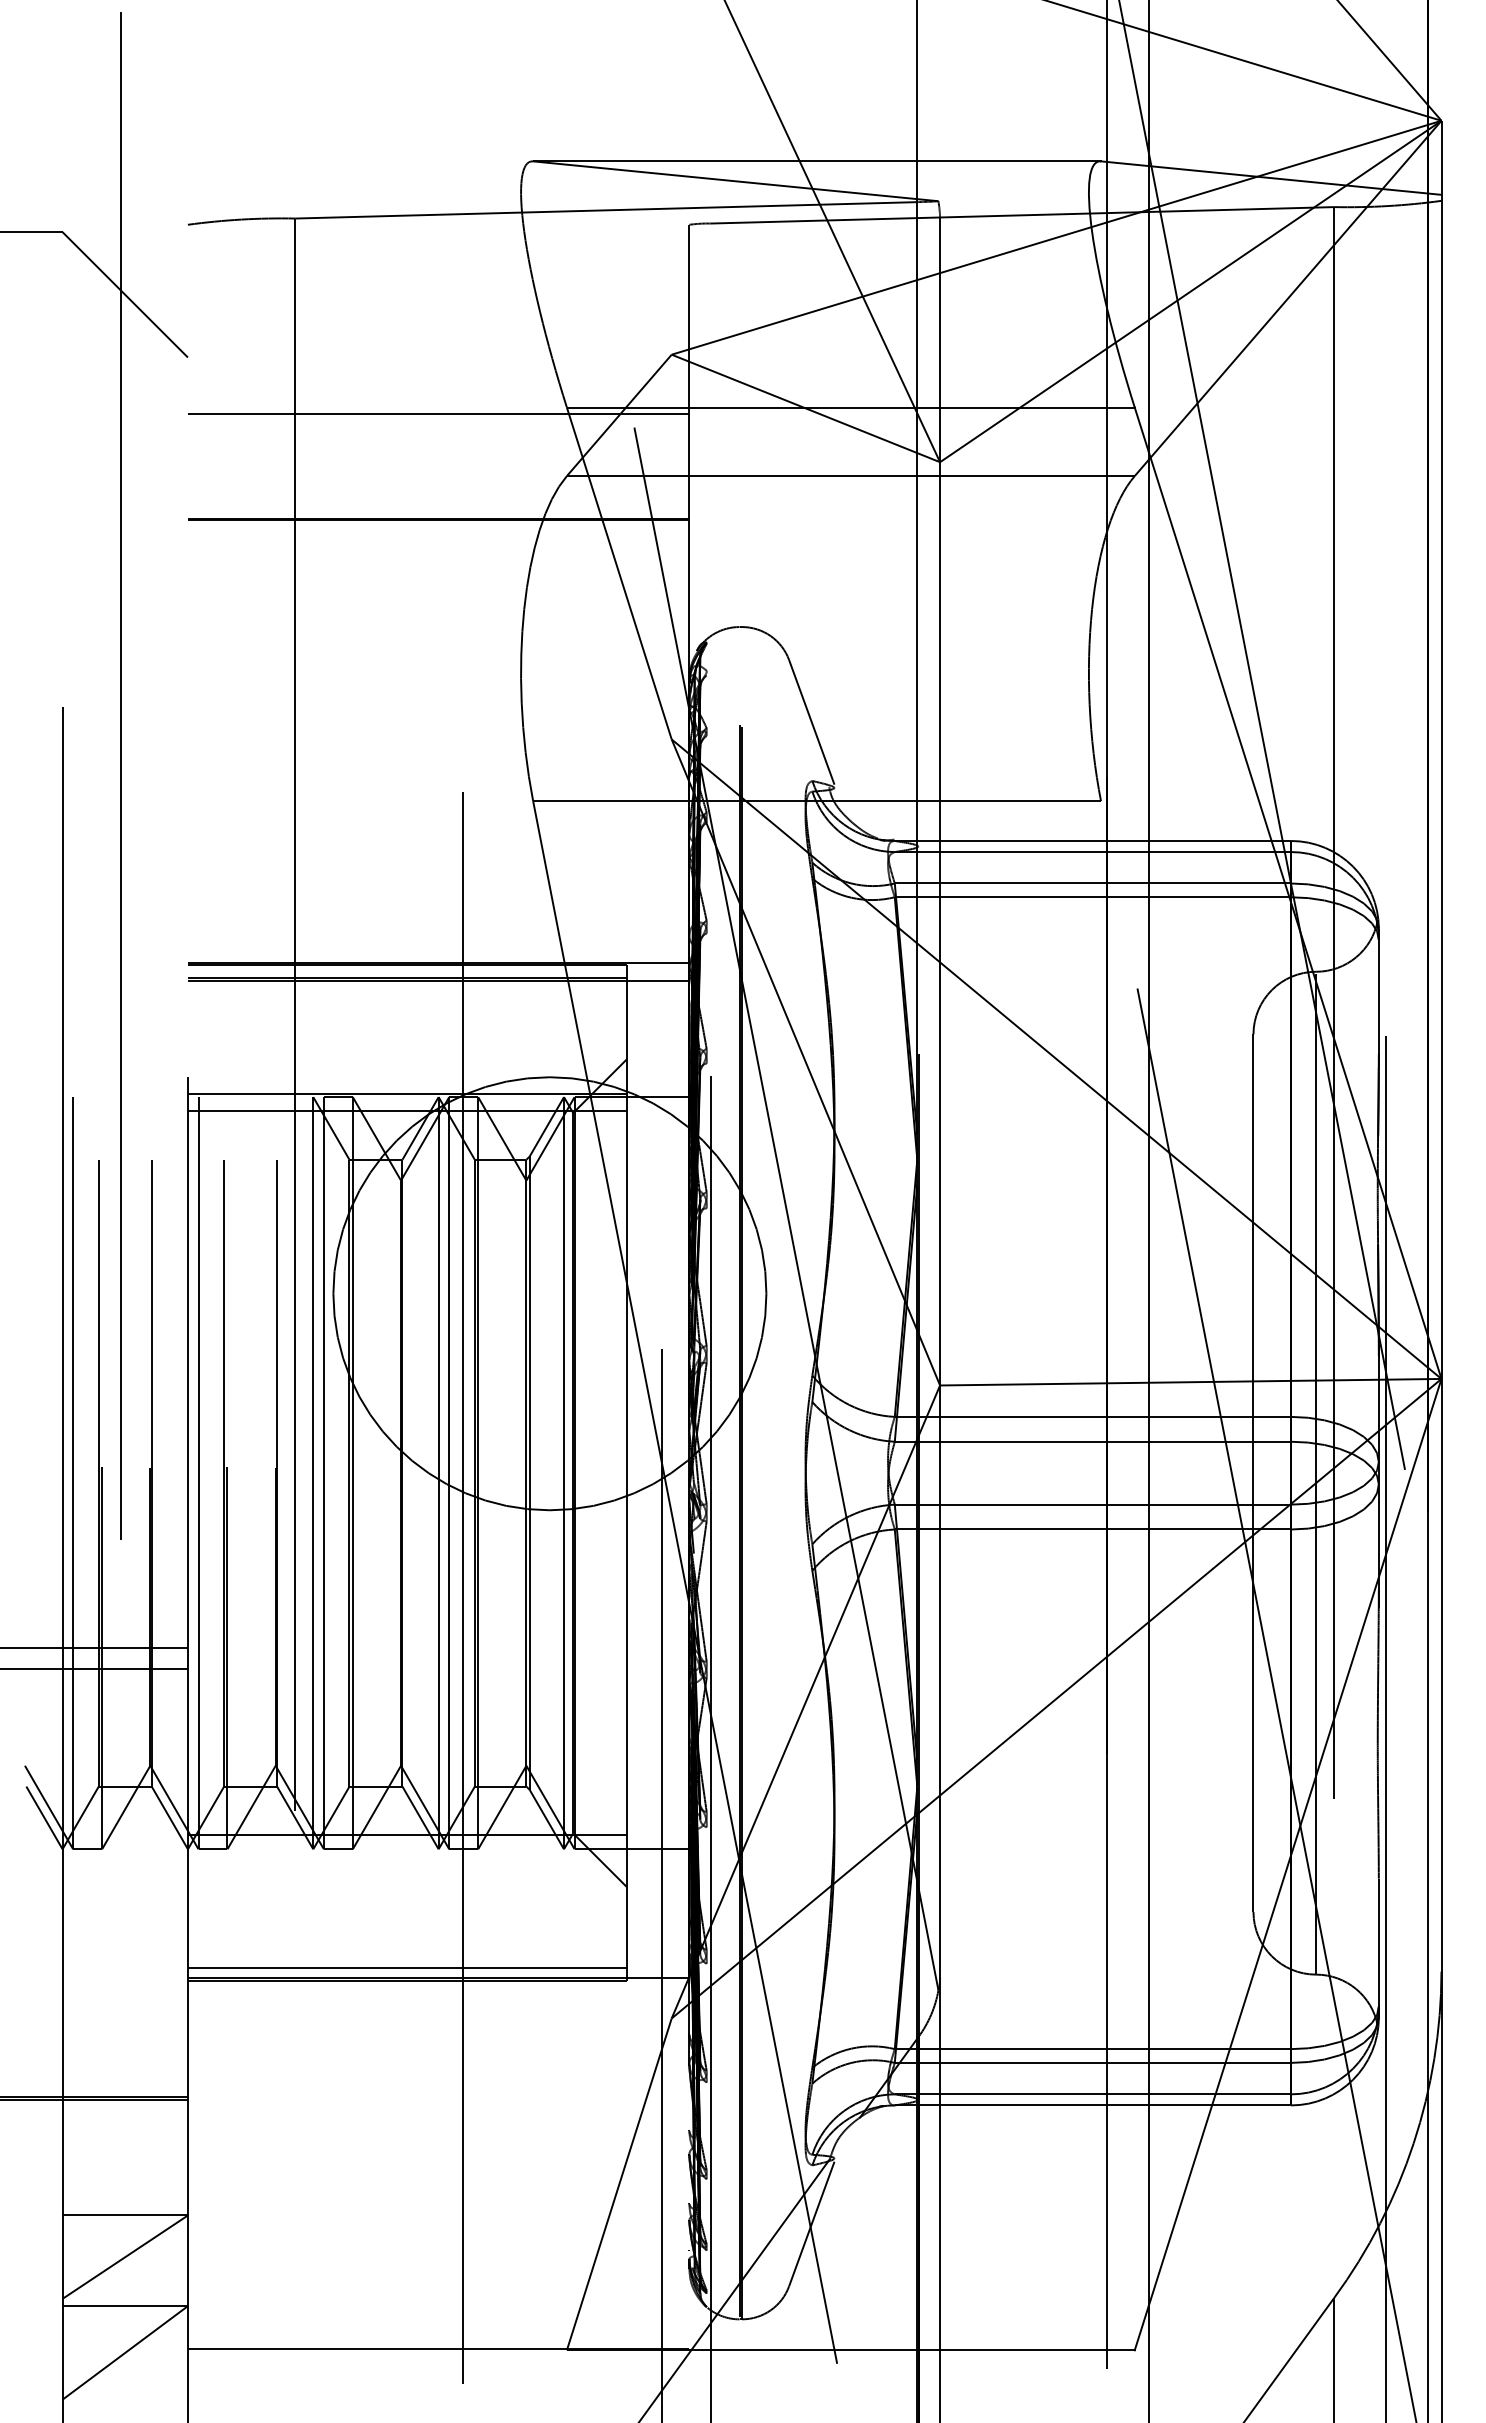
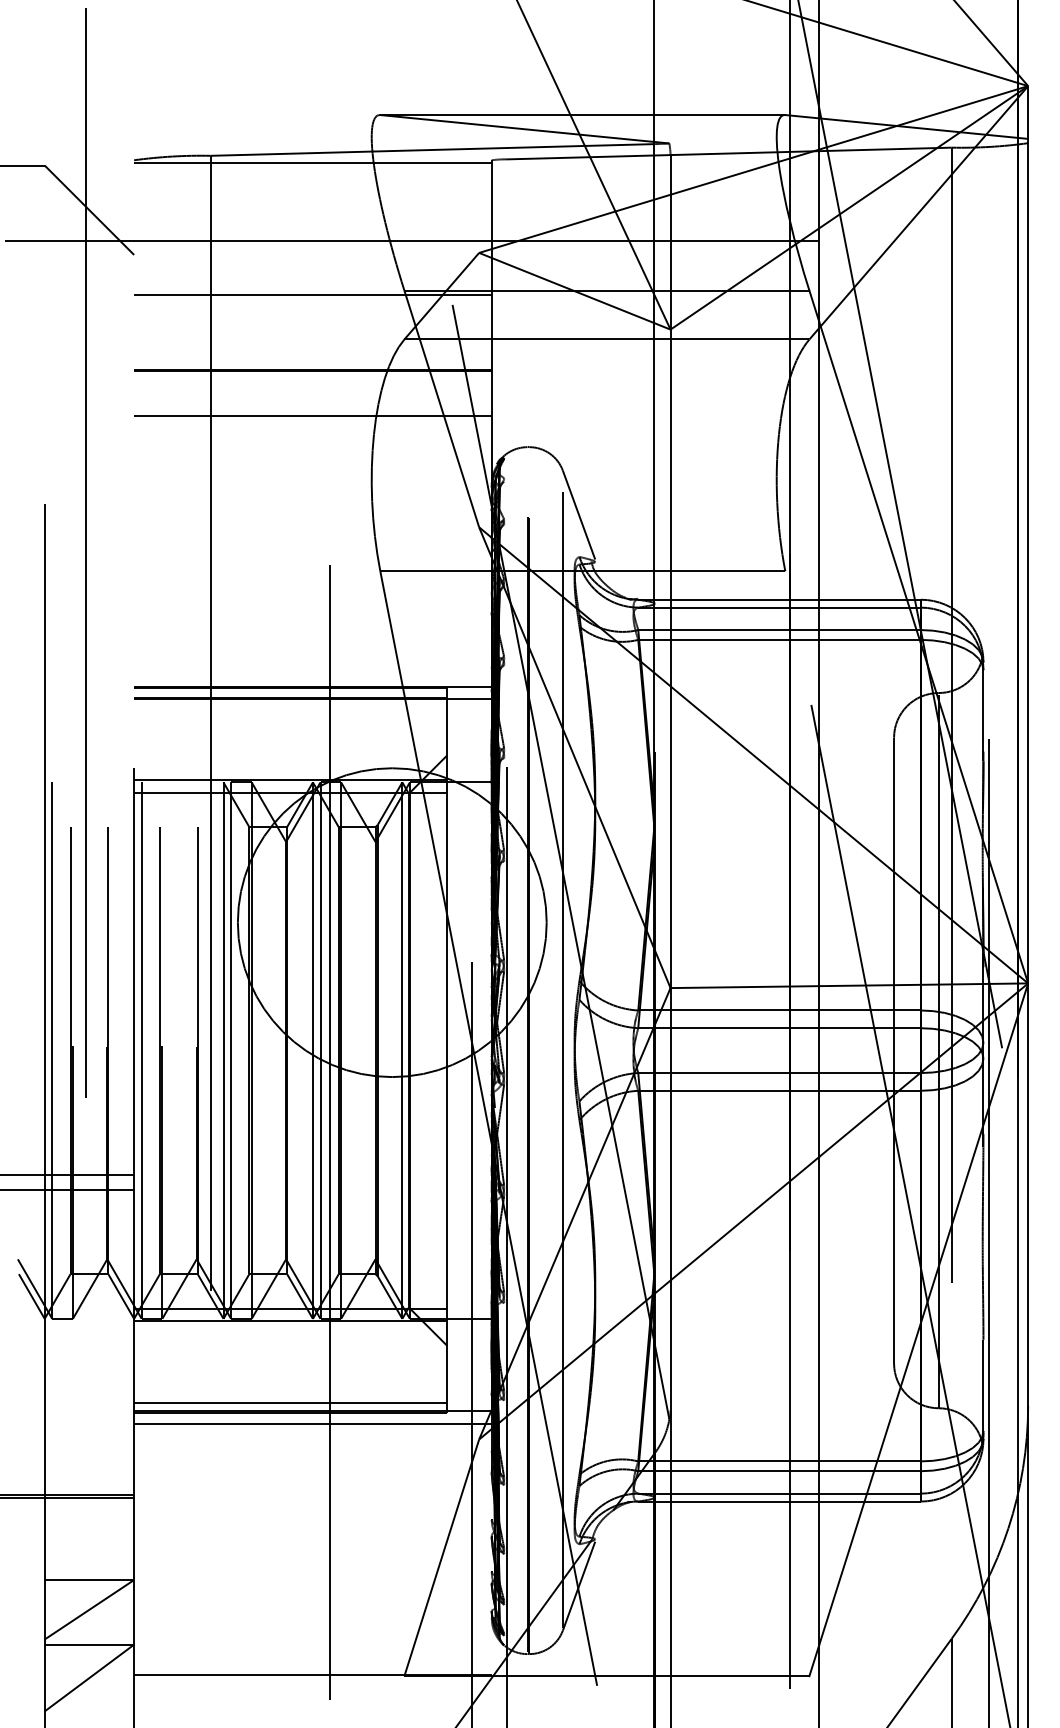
line: (438, 228) -> (312, 162), added
line: (577, 338) -> (411, 241), added
line: (438, 582) -> (312, 415), added
line: (789, 1473) -> (563, 1050), added
line: (406, 1852) -> (290, 1321), added
line: (438, 1996) -> (312, 1423), added

